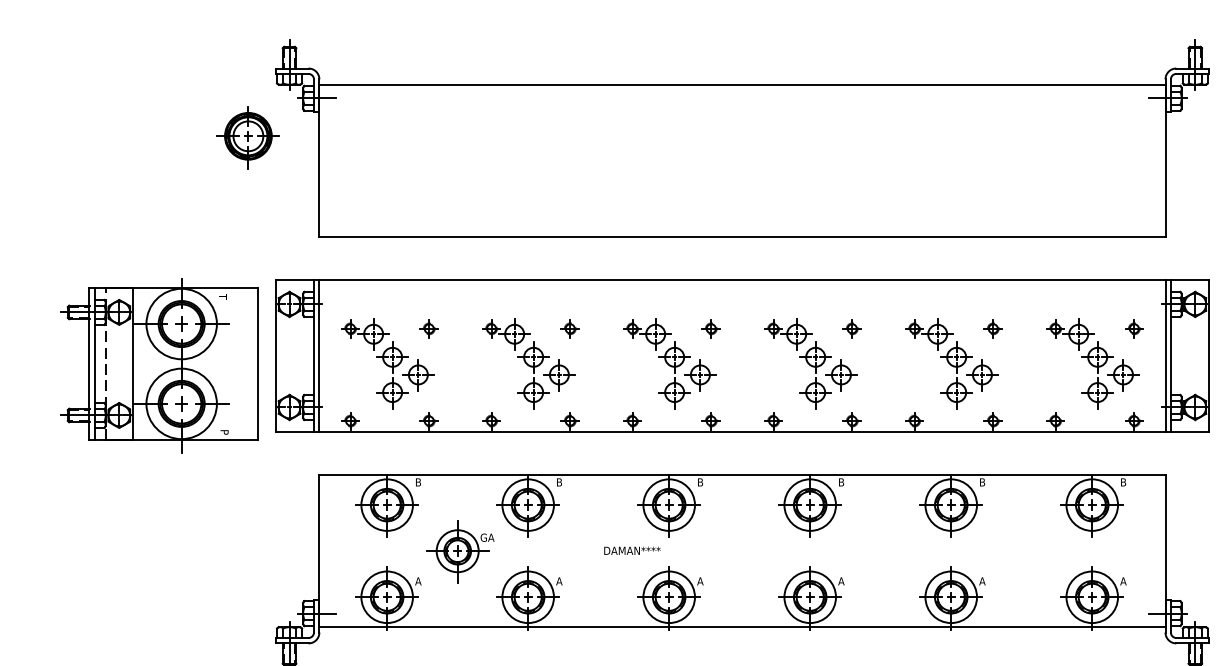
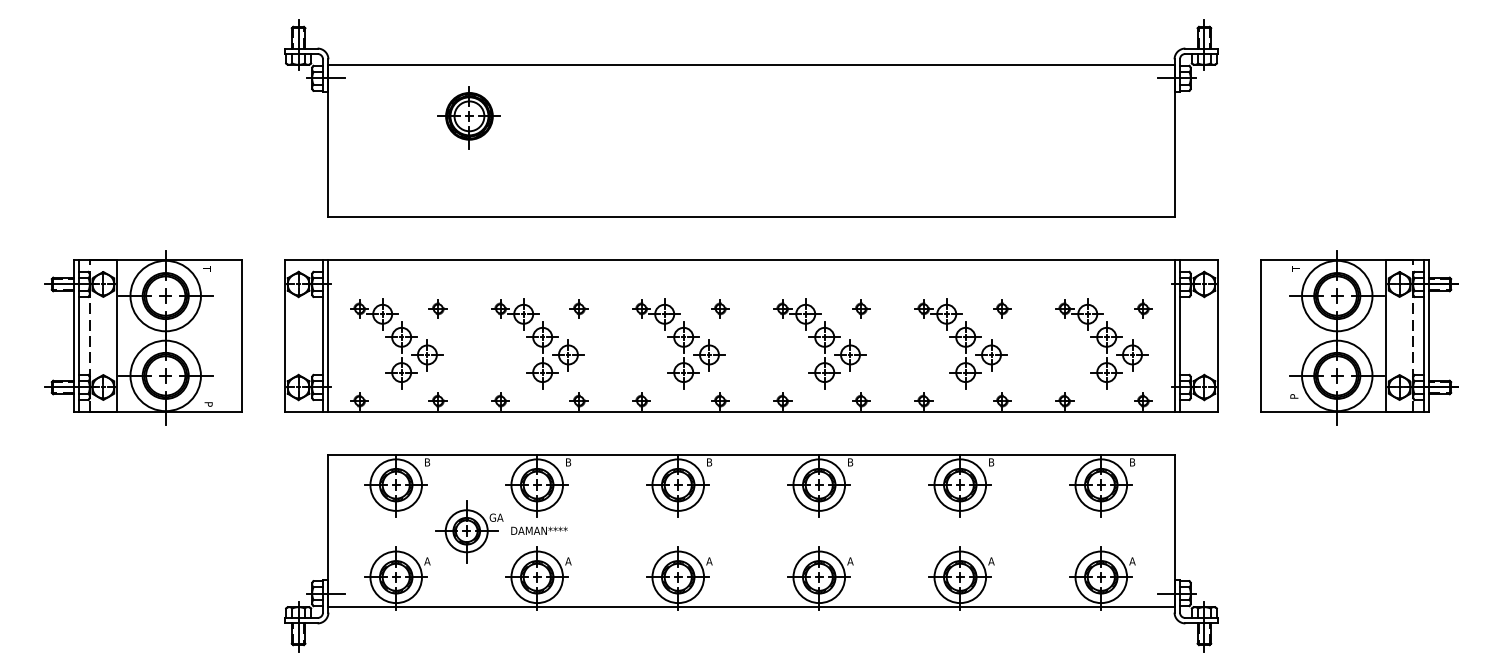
part: (247, 137) -> (468, 117), moved
part: (159, 365) -> (143, 337), moved
text: (632, 550) -> (539, 530), moved

